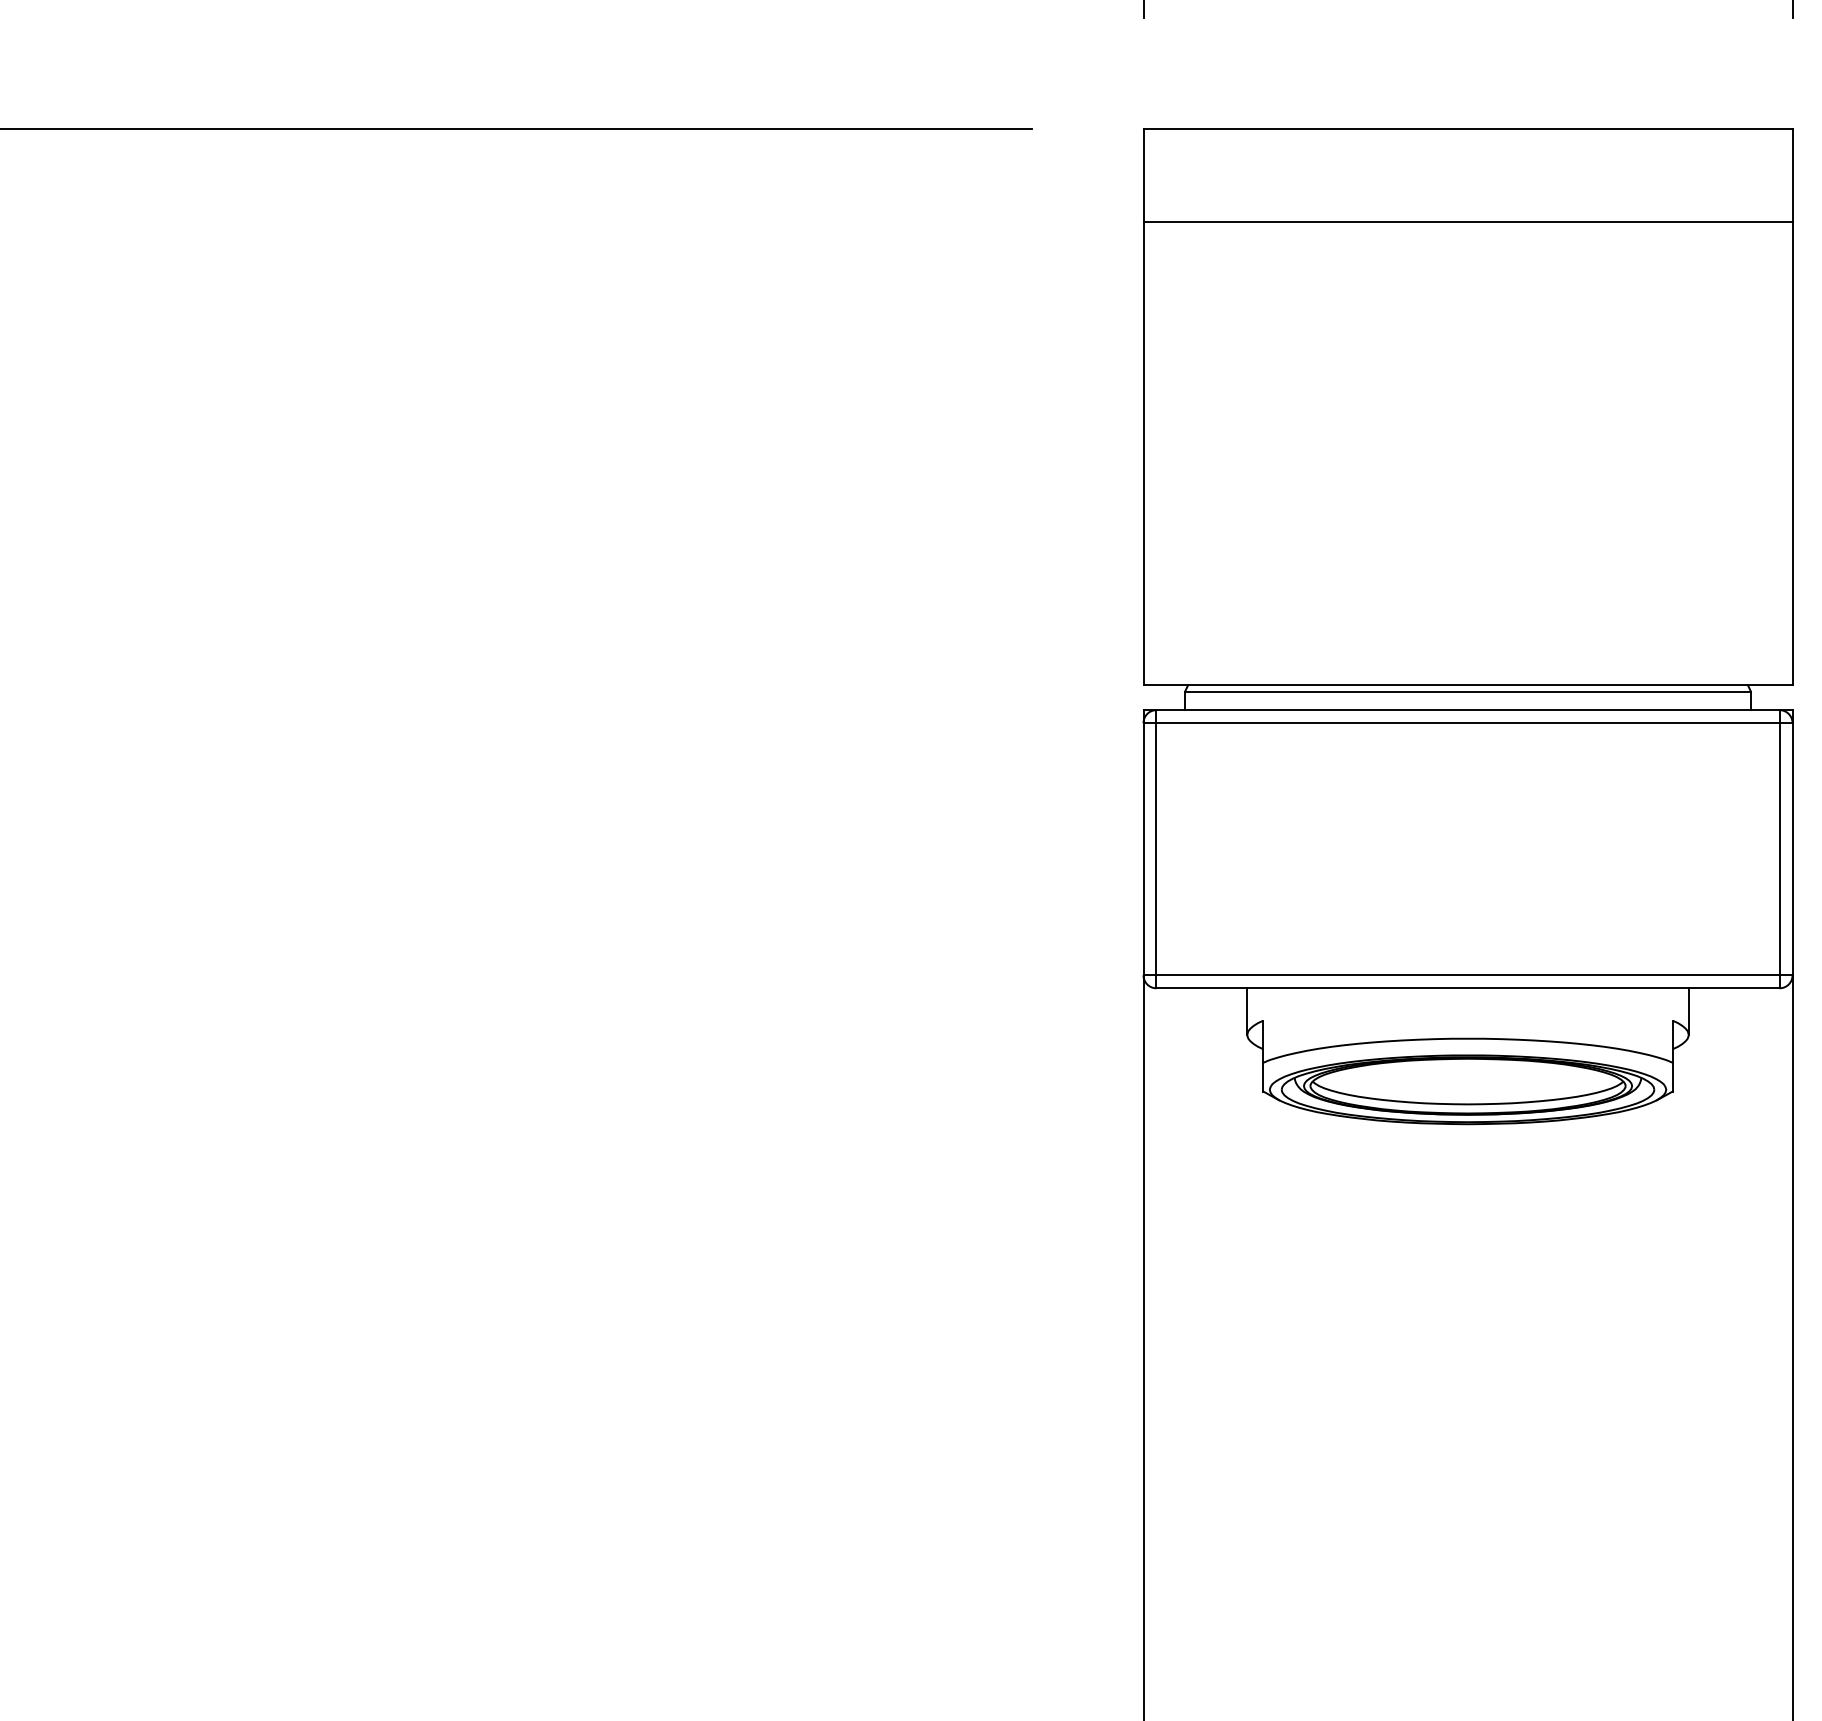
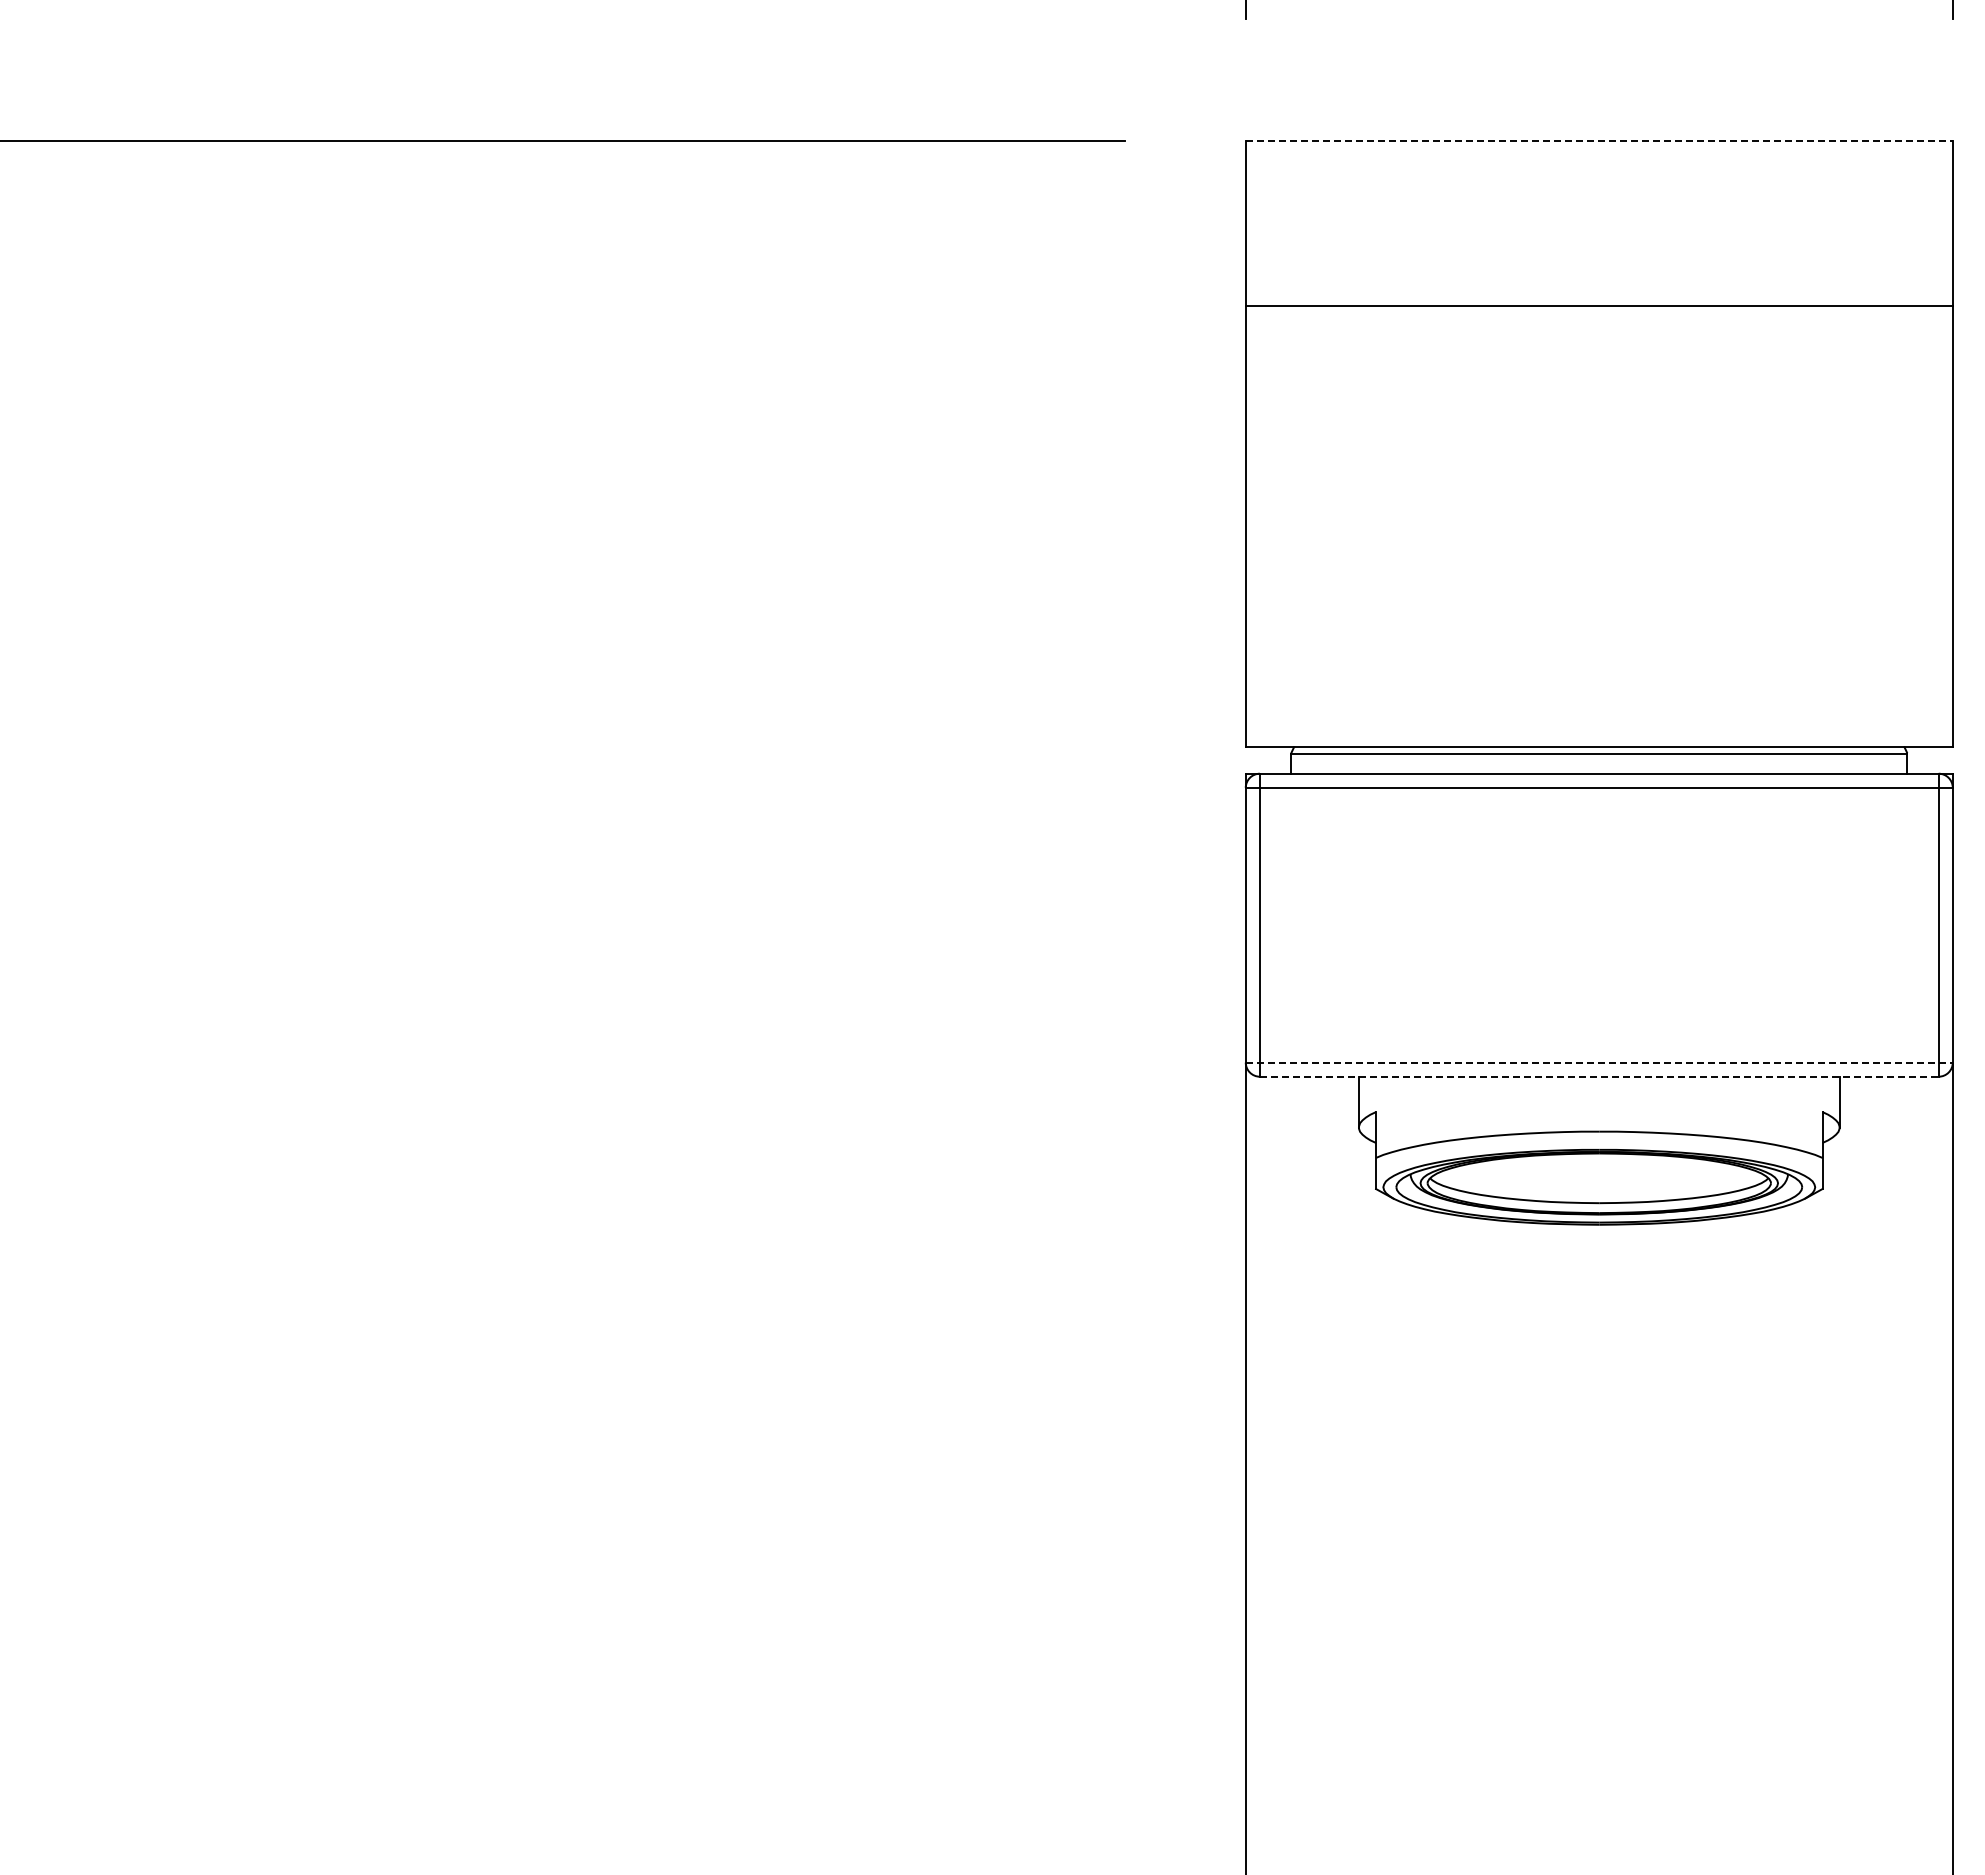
line: (1468, 128) -> (1599, 140), solid -> dashed
line: (1467, 221) -> (1598, 305), moved
line: (1468, 975) -> (1599, 1062), solid -> dashed
line: (1468, 988) -> (1599, 1076), solid -> dashed

